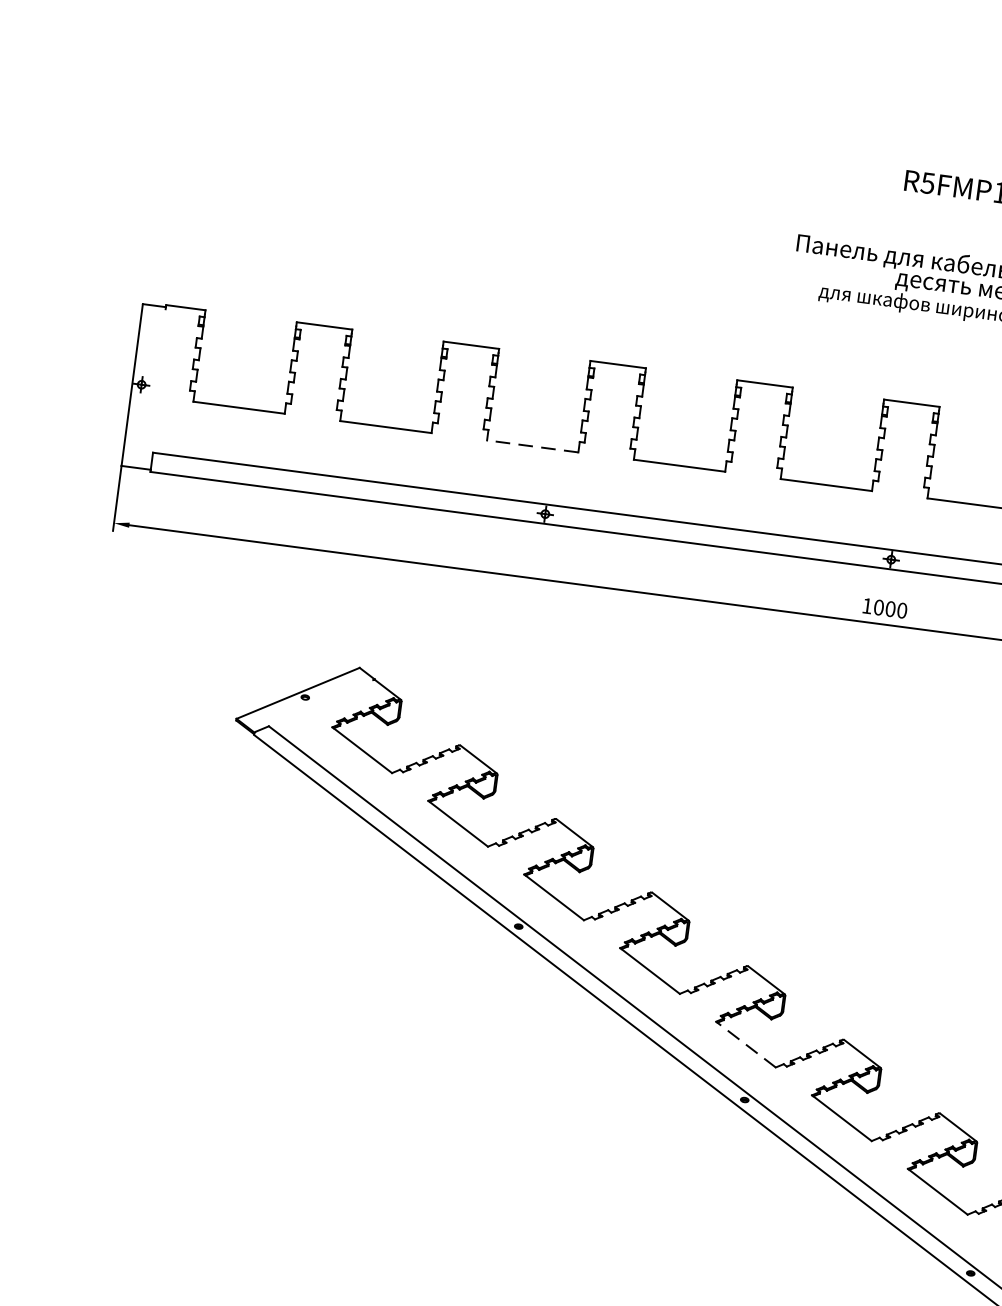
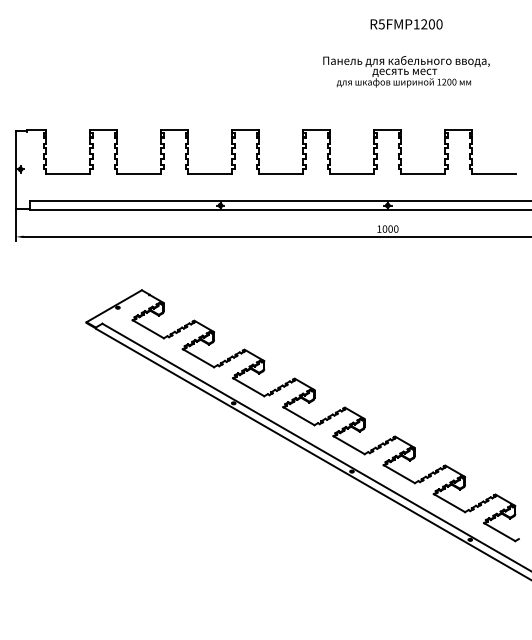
line: (530, 446) -> (209, 174), dashed -> solid
line: (744, 1043) -> (348, 444), dashed -> solid

